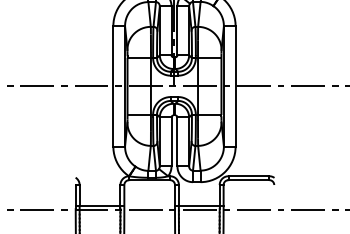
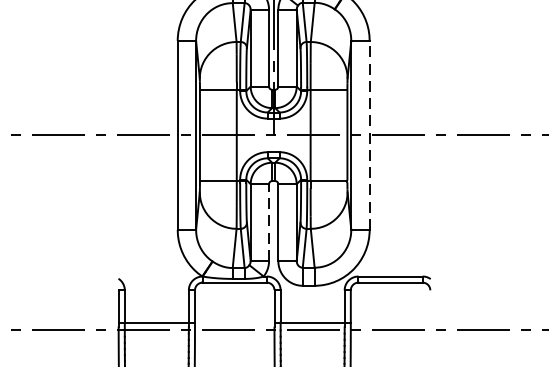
line: (235, 85) -> (369, 134), solid -> dashed
line: (171, 141) -> (269, 221), solid -> dashed

